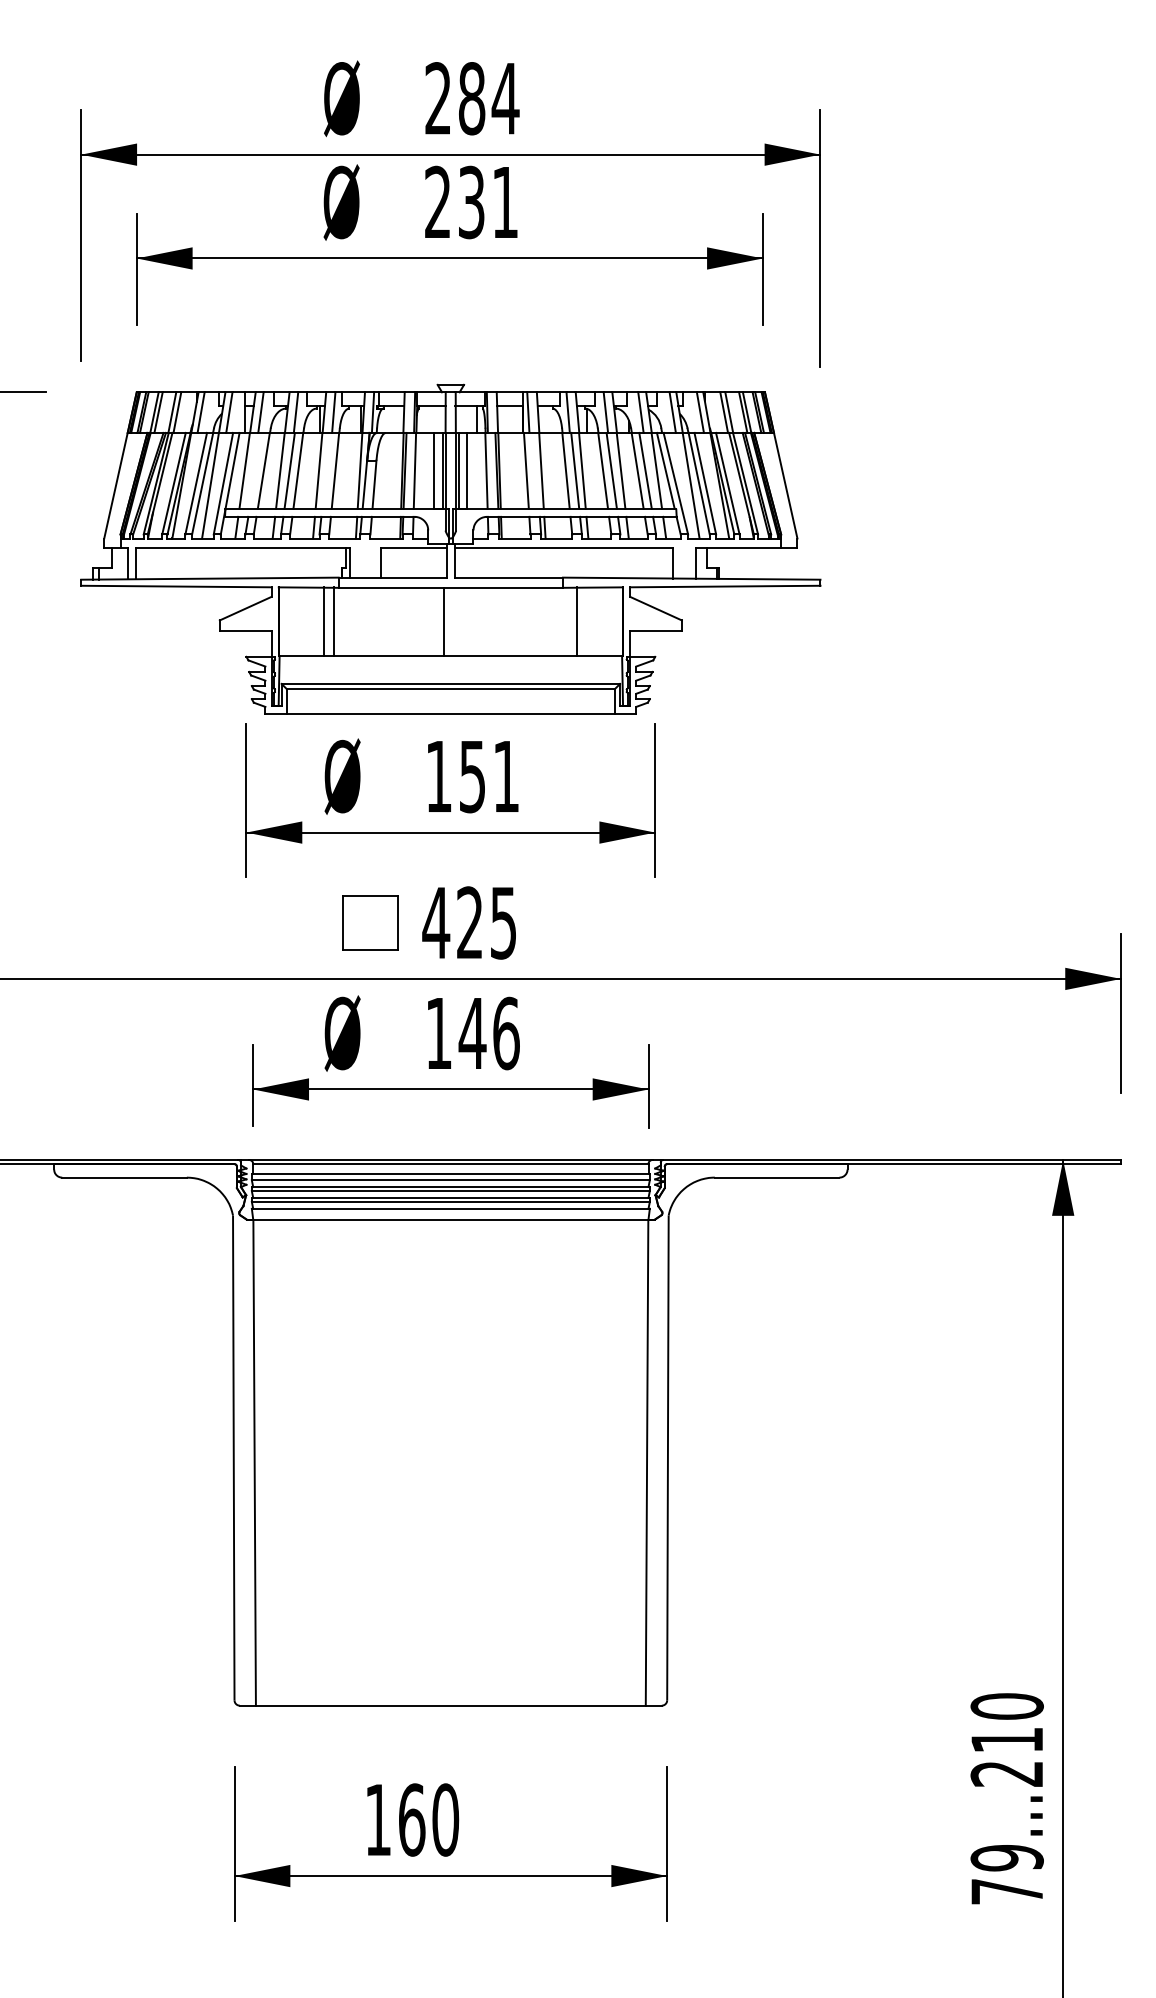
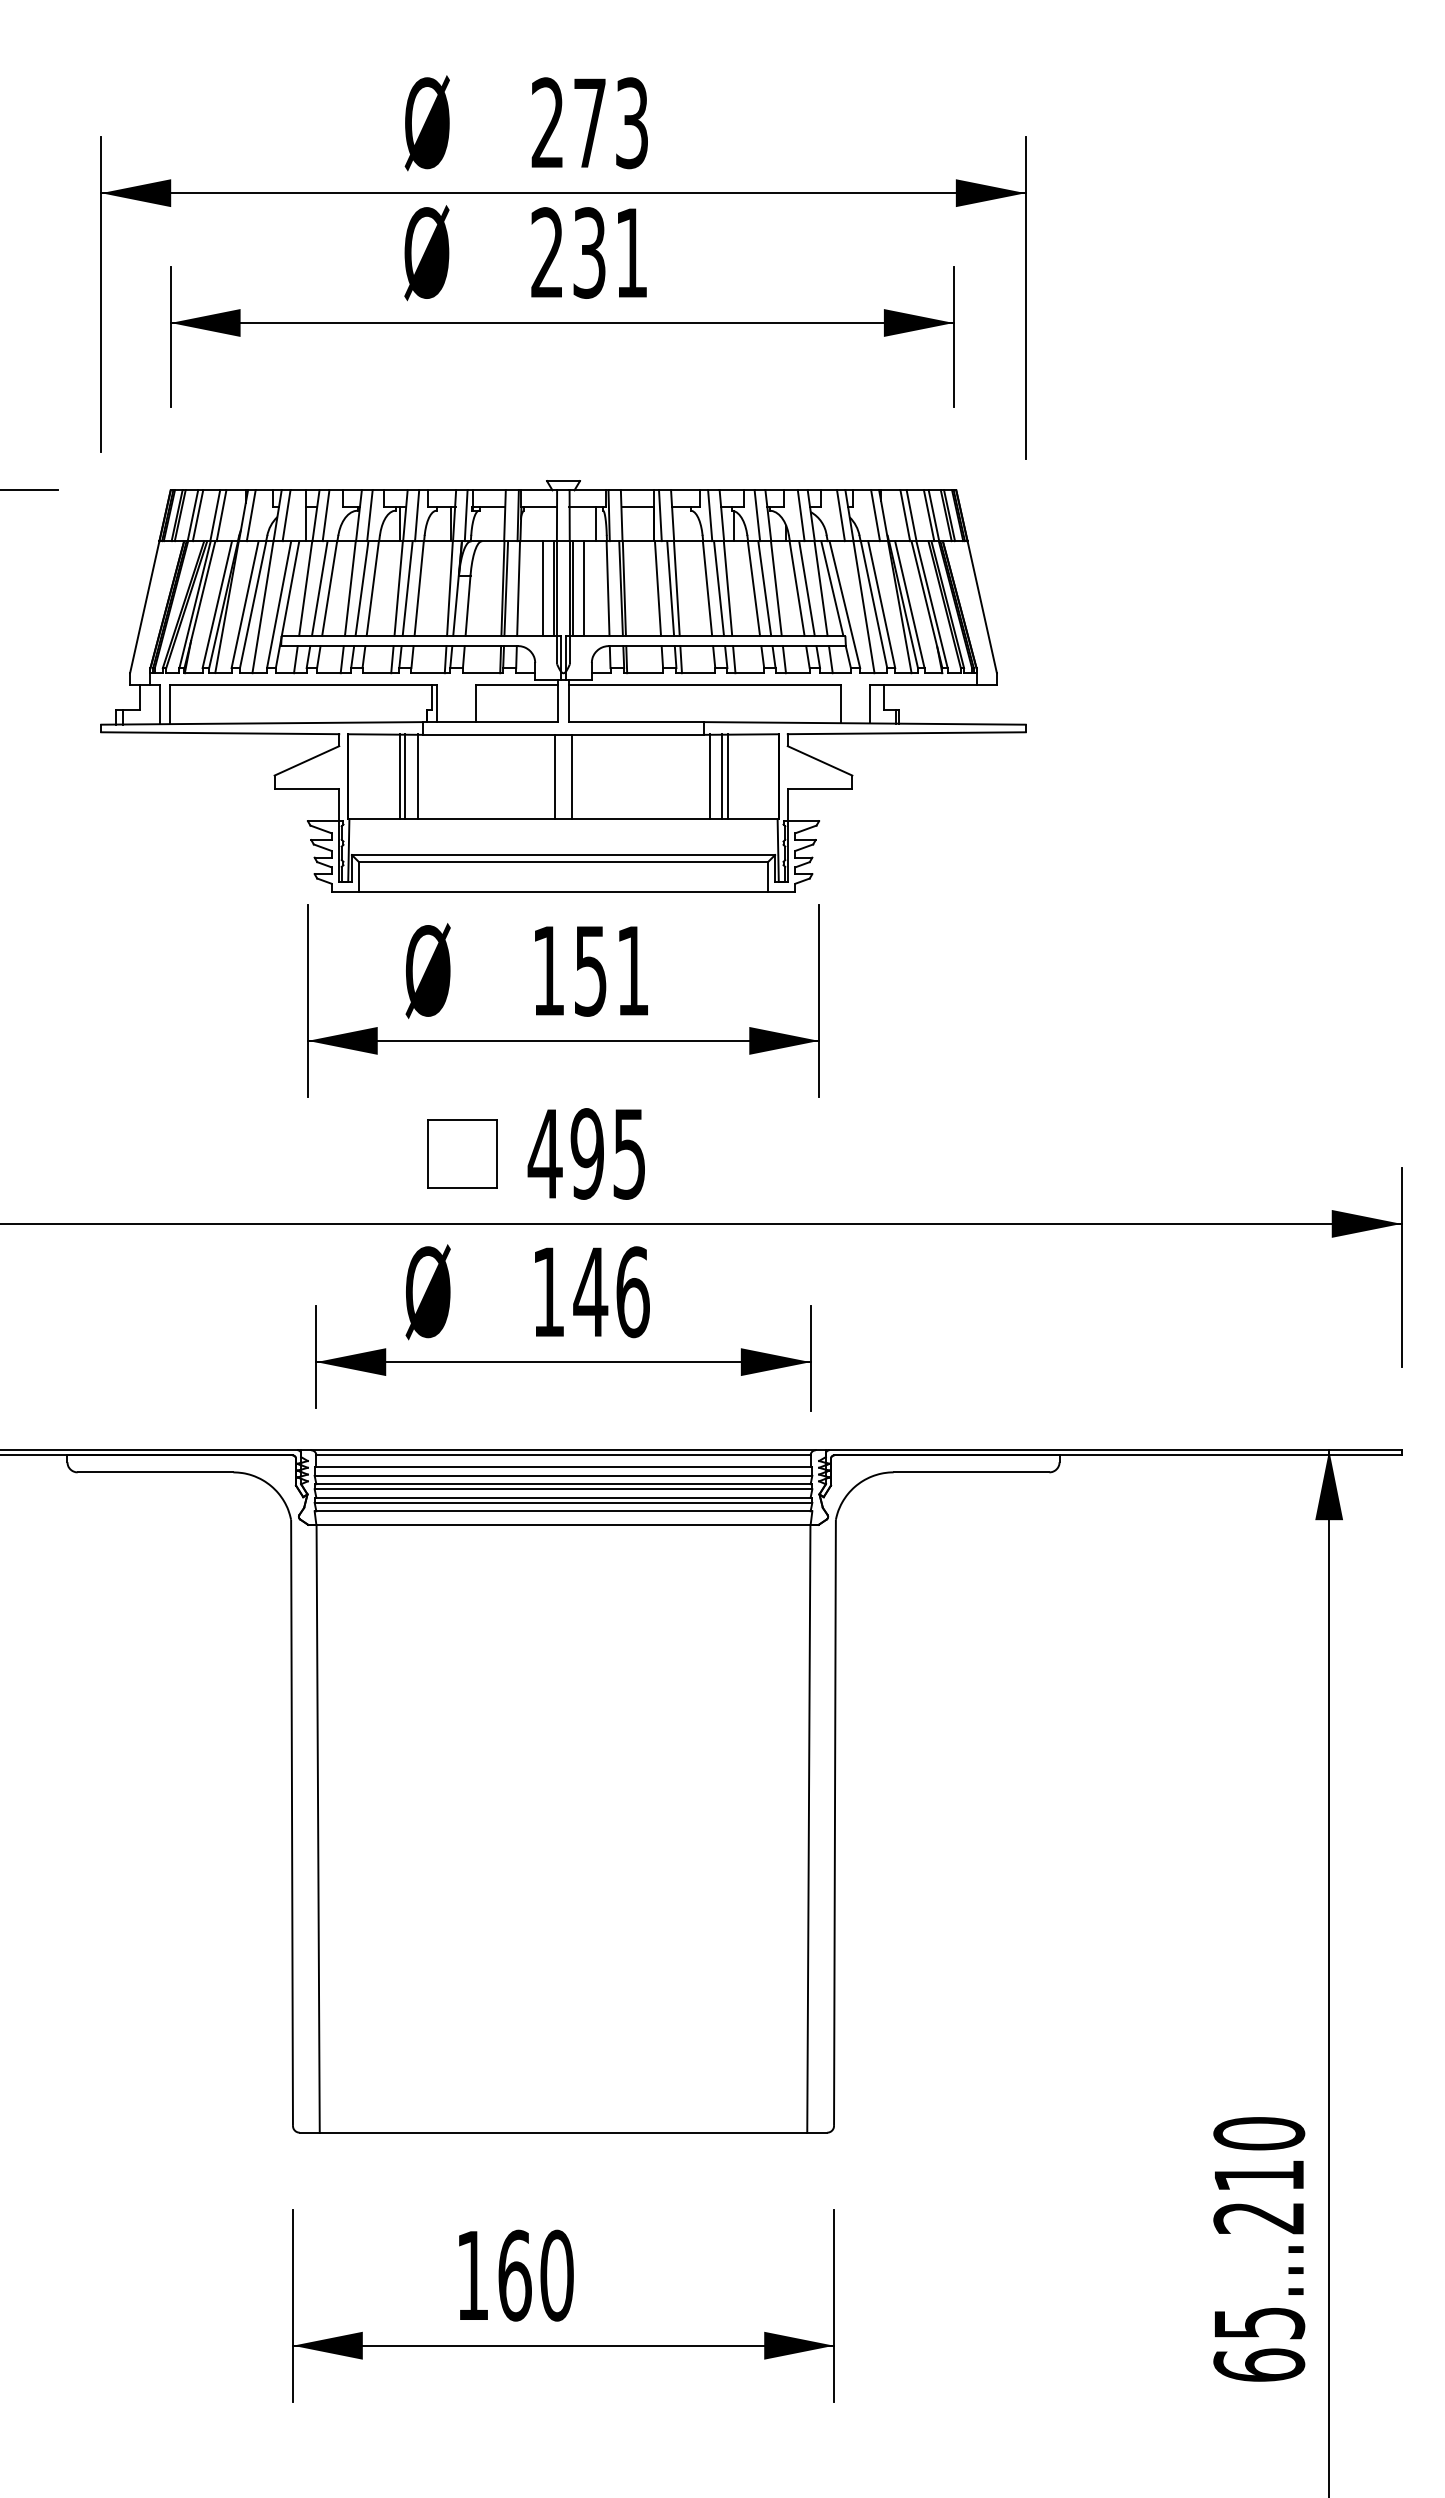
text: (489, 98) -> (611, 123), 284 -> 273
line: (255, 470) -> (319, 588), added
line: (326, 470) -> (407, 588), added
line: (536, 470) -> (670, 588), added
line: (319, 621) -> (399, 776), added
line: (458, 621) -> (572, 776), added
line: (567, 621) -> (709, 776), added
line: (581, 621) -> (727, 776), added
text: (469, 922) -> (586, 1153), 425 -> 495
text: (1007, 1874) -> (1259, 2343), 79...210 -> 65...210

